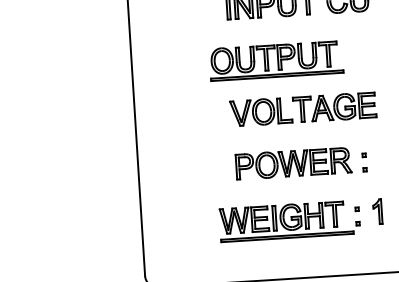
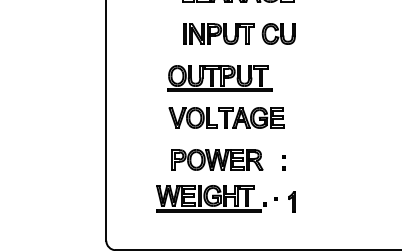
part: (303, 108) -> (226, 117), moved
part: (293, 163) -> (217, 159), moved
part: (289, 220) -> (211, 198), moved

